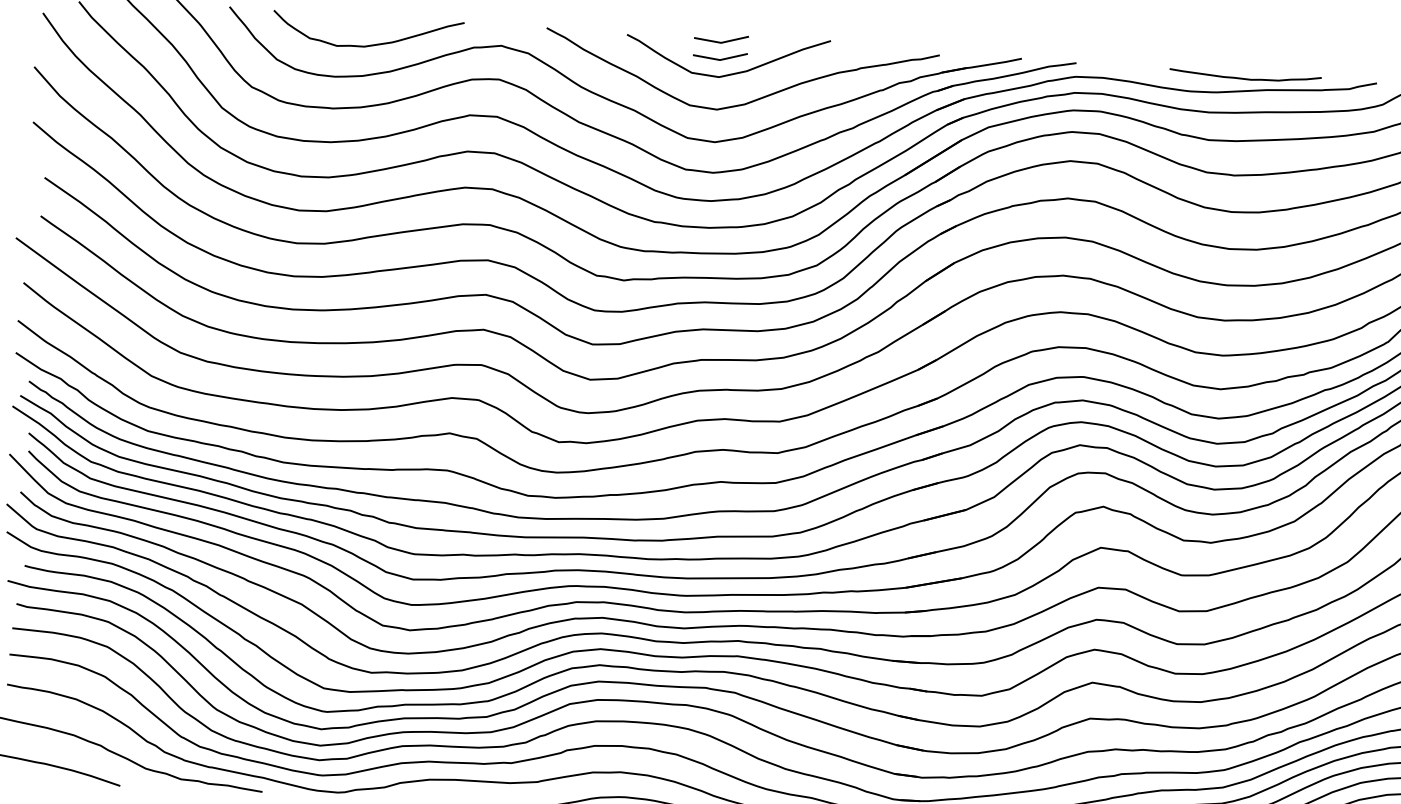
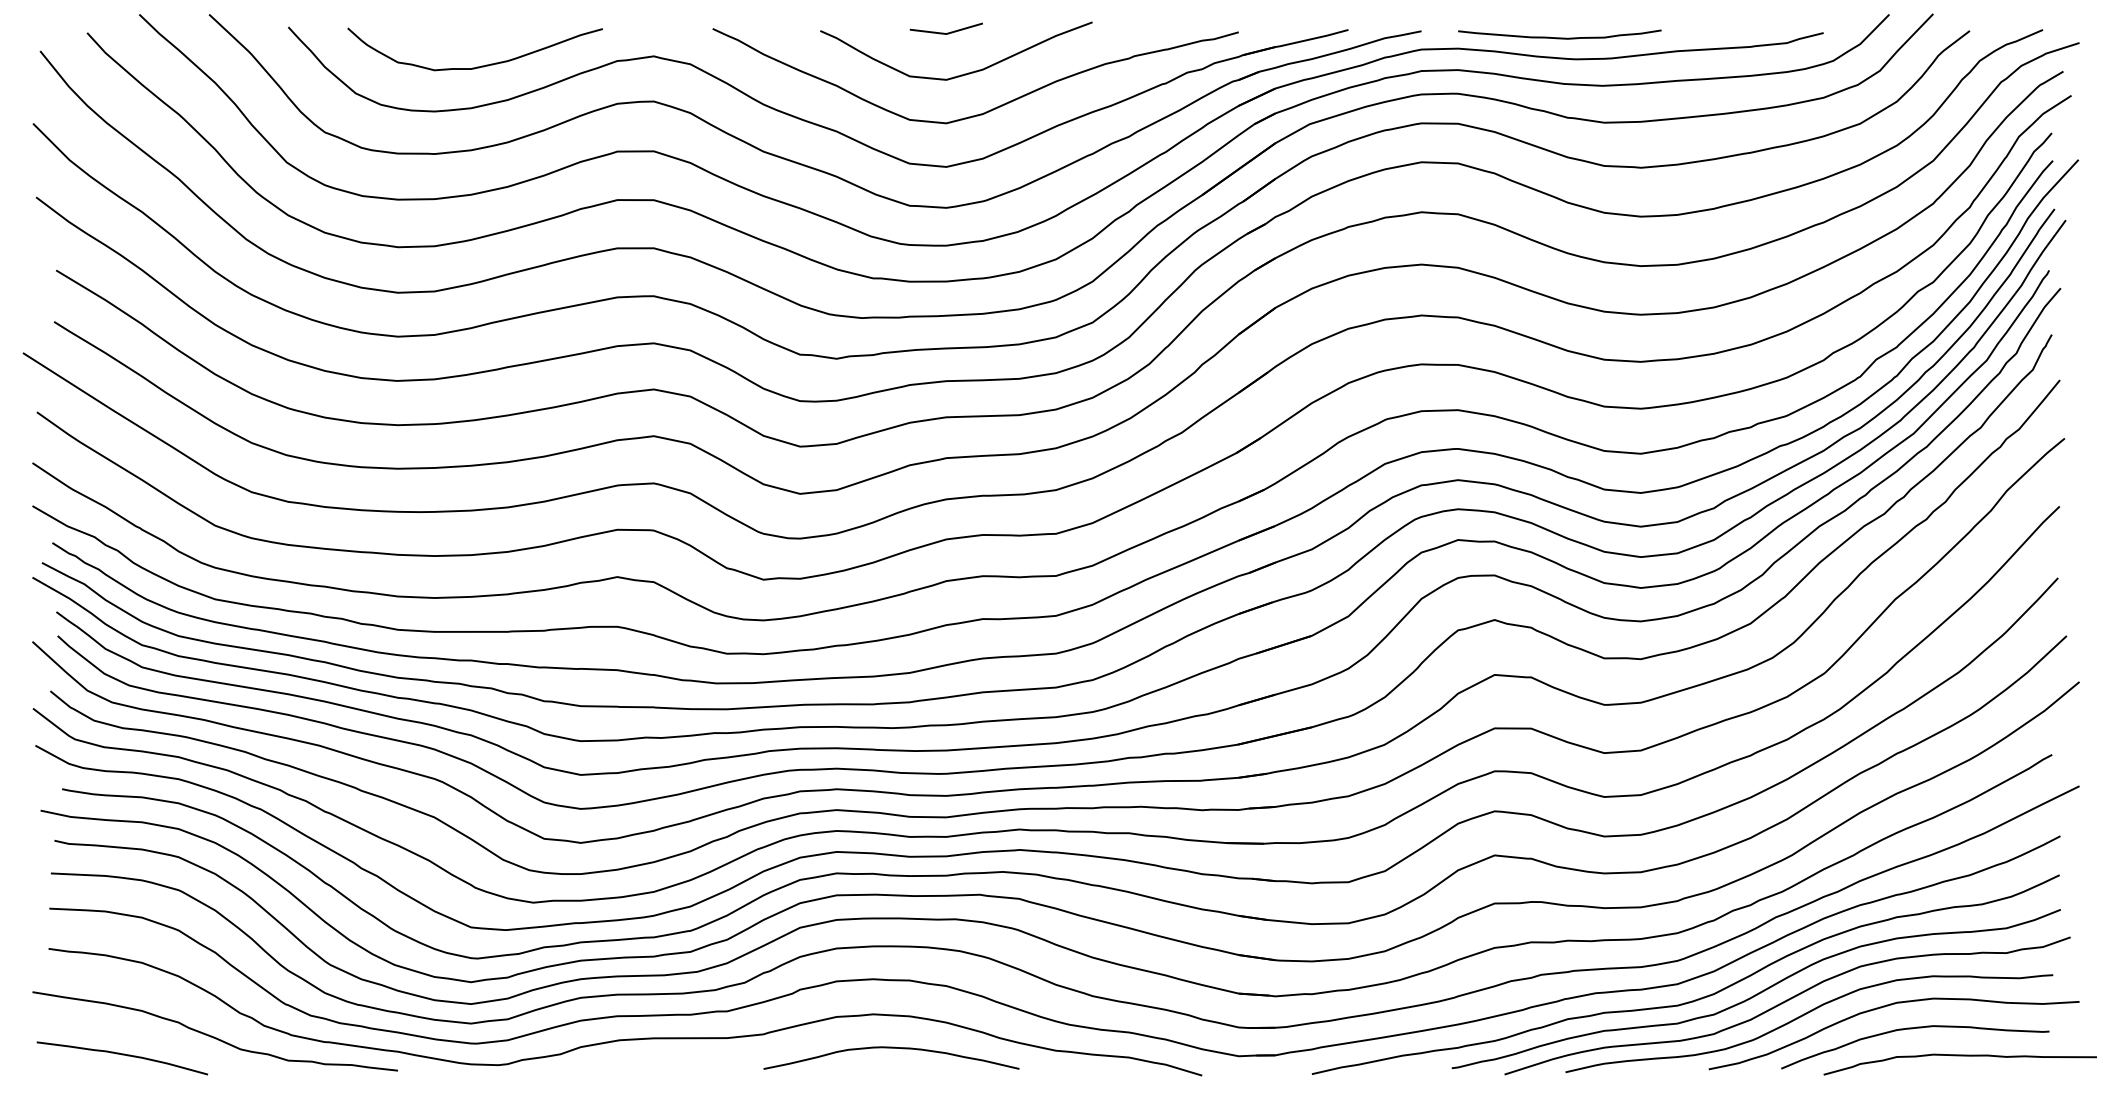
line: (718, 58) -> (944, 55), removed
curve: (1245, 78) -> (1559, 37), moved

